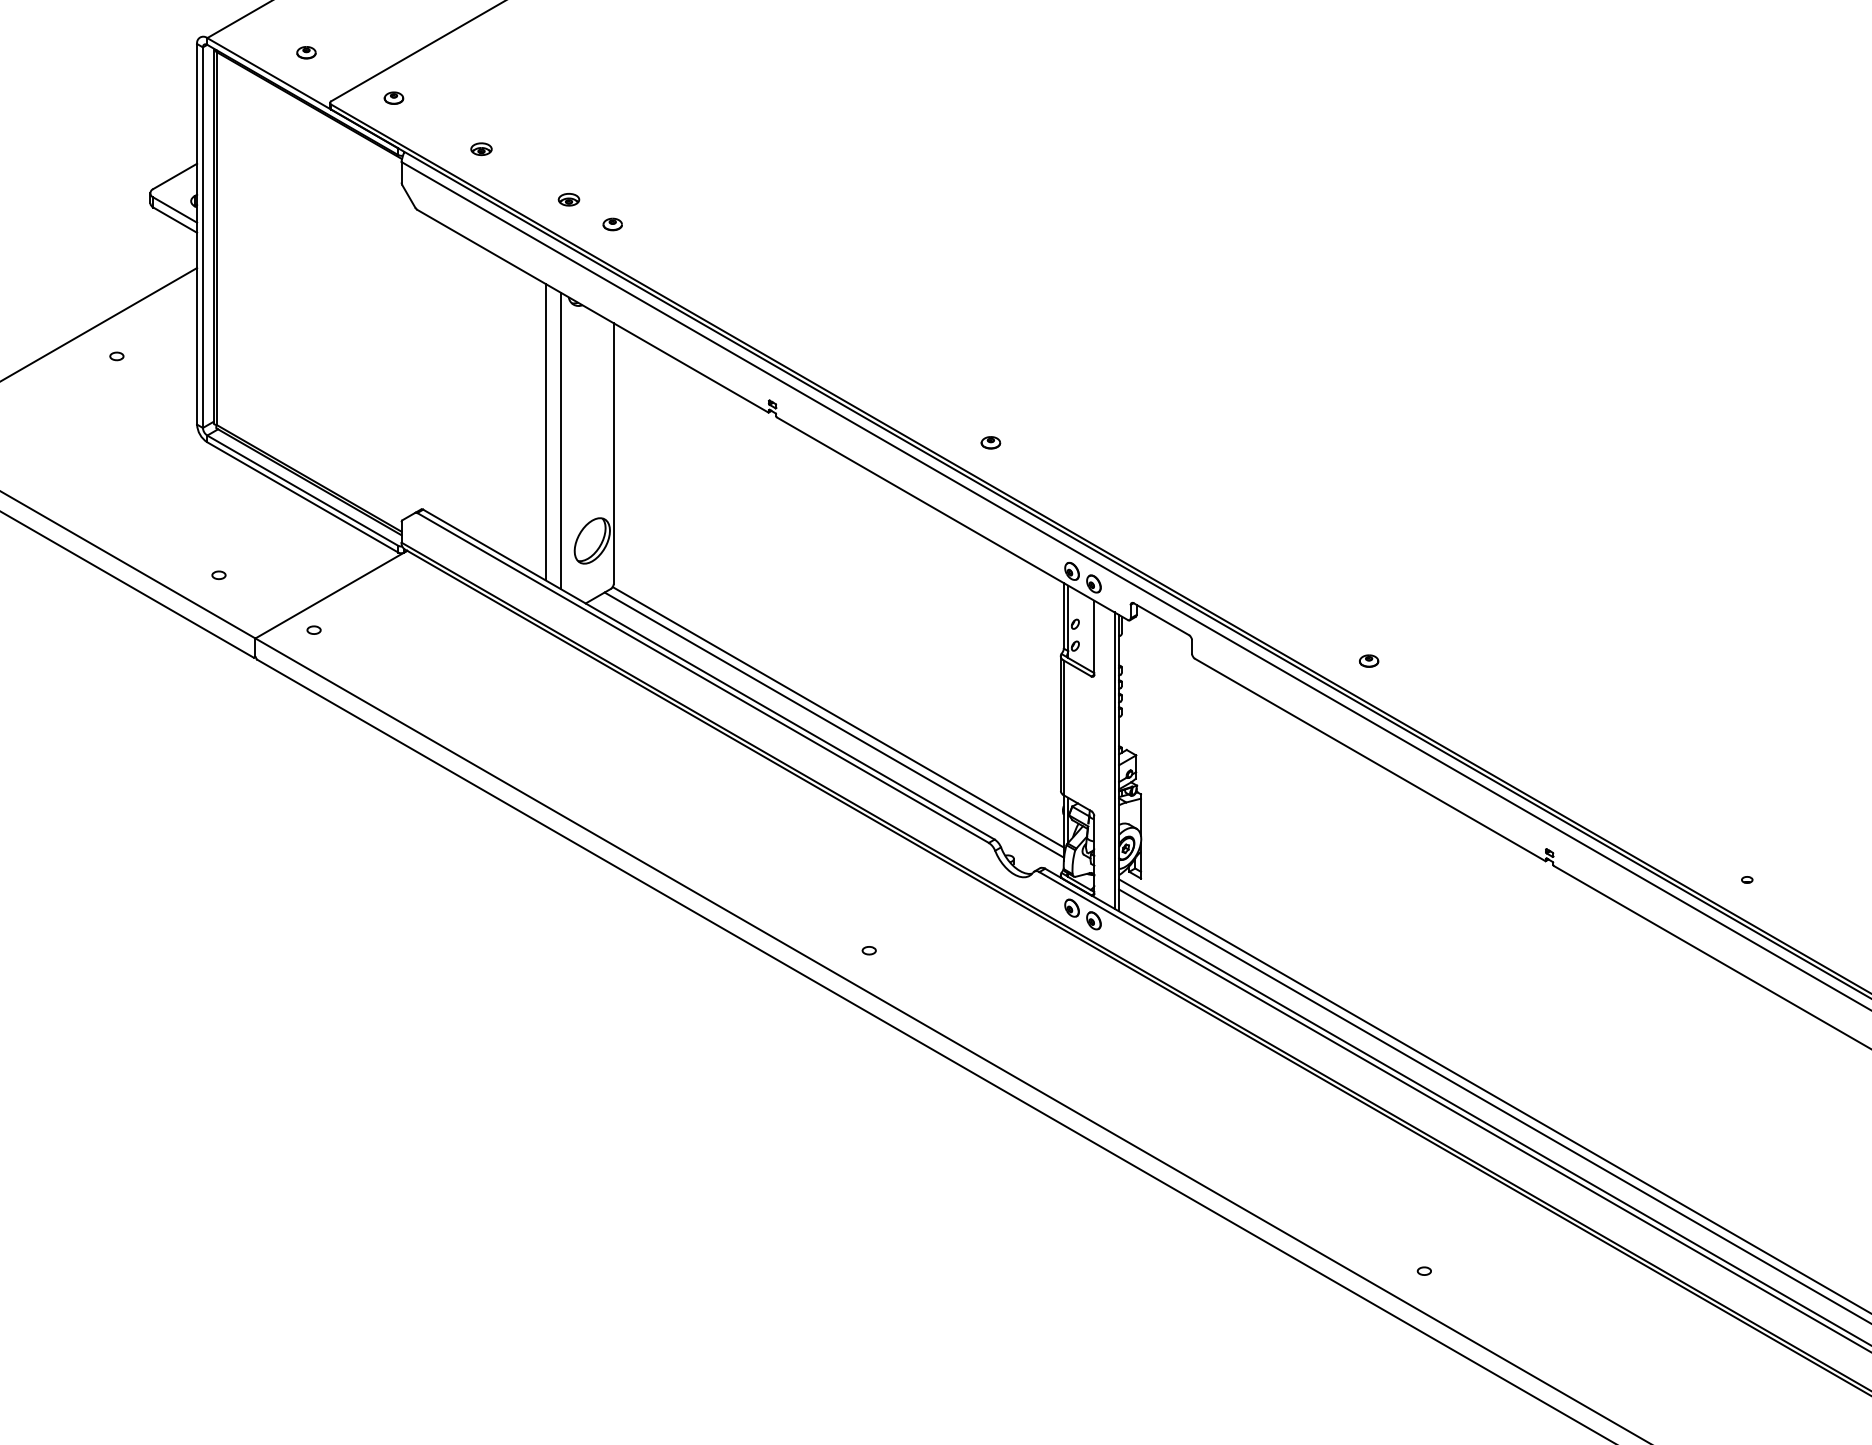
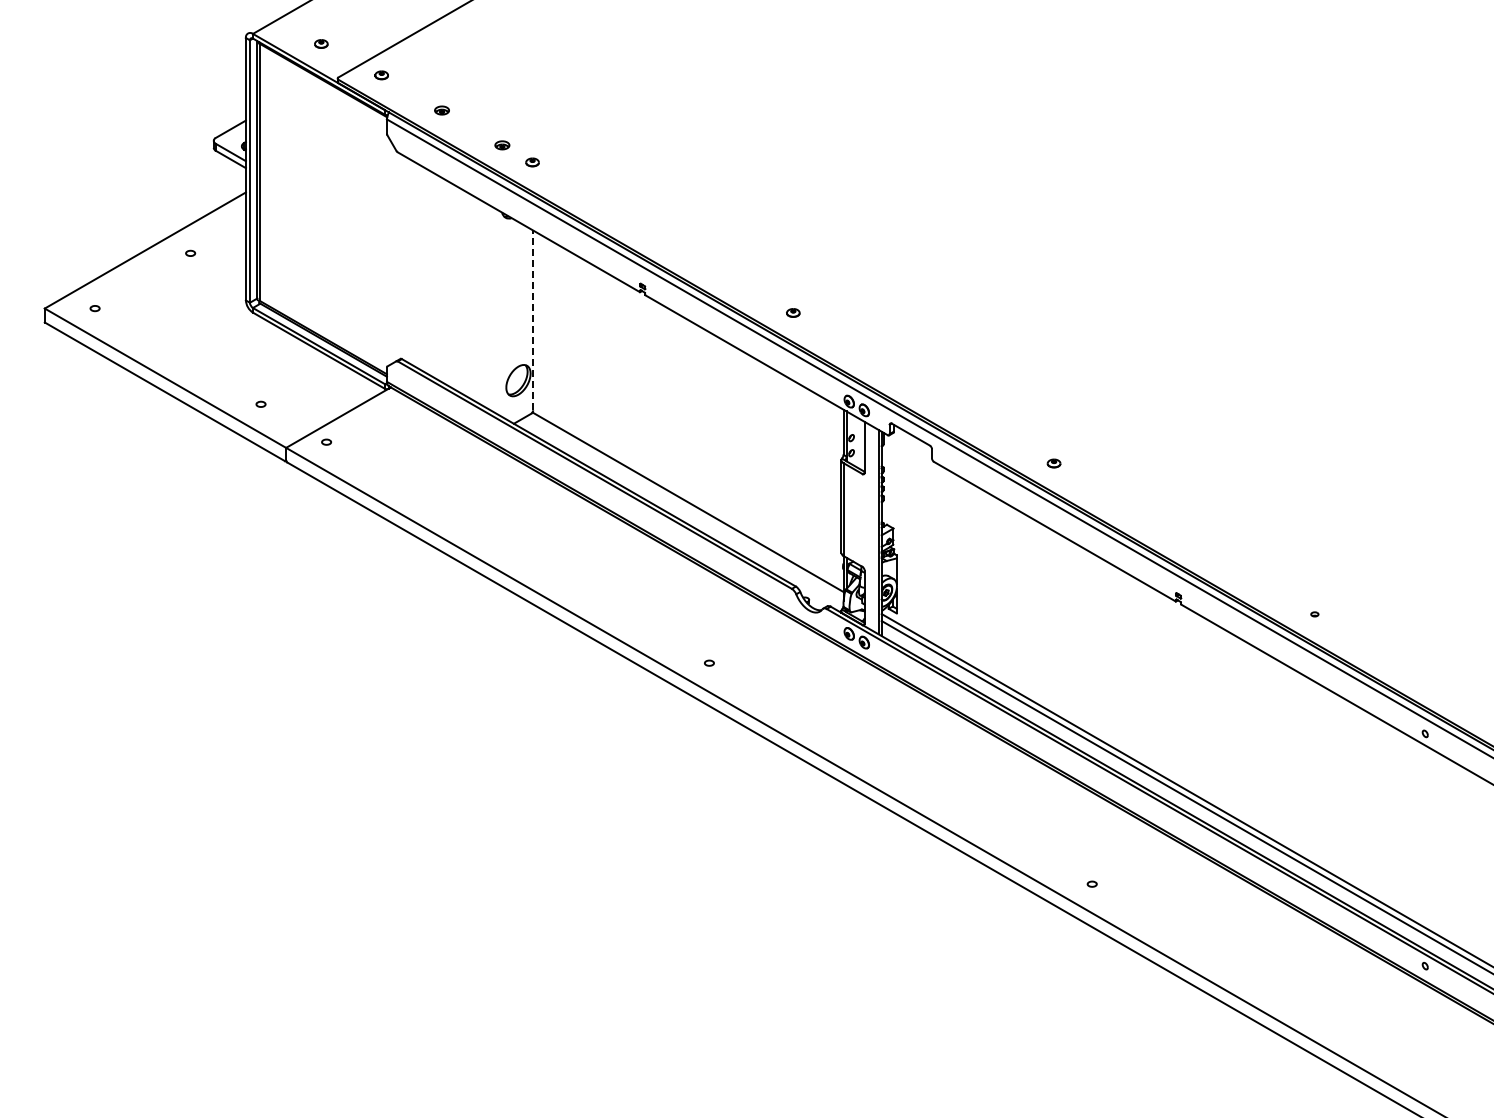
line: (545, 431) -> (486, 305), removed
line: (560, 440) -> (496, 311), removed
line: (614, 453) -> (533, 320), solid -> dashed
line: (833, 724) -> (684, 507), removed

